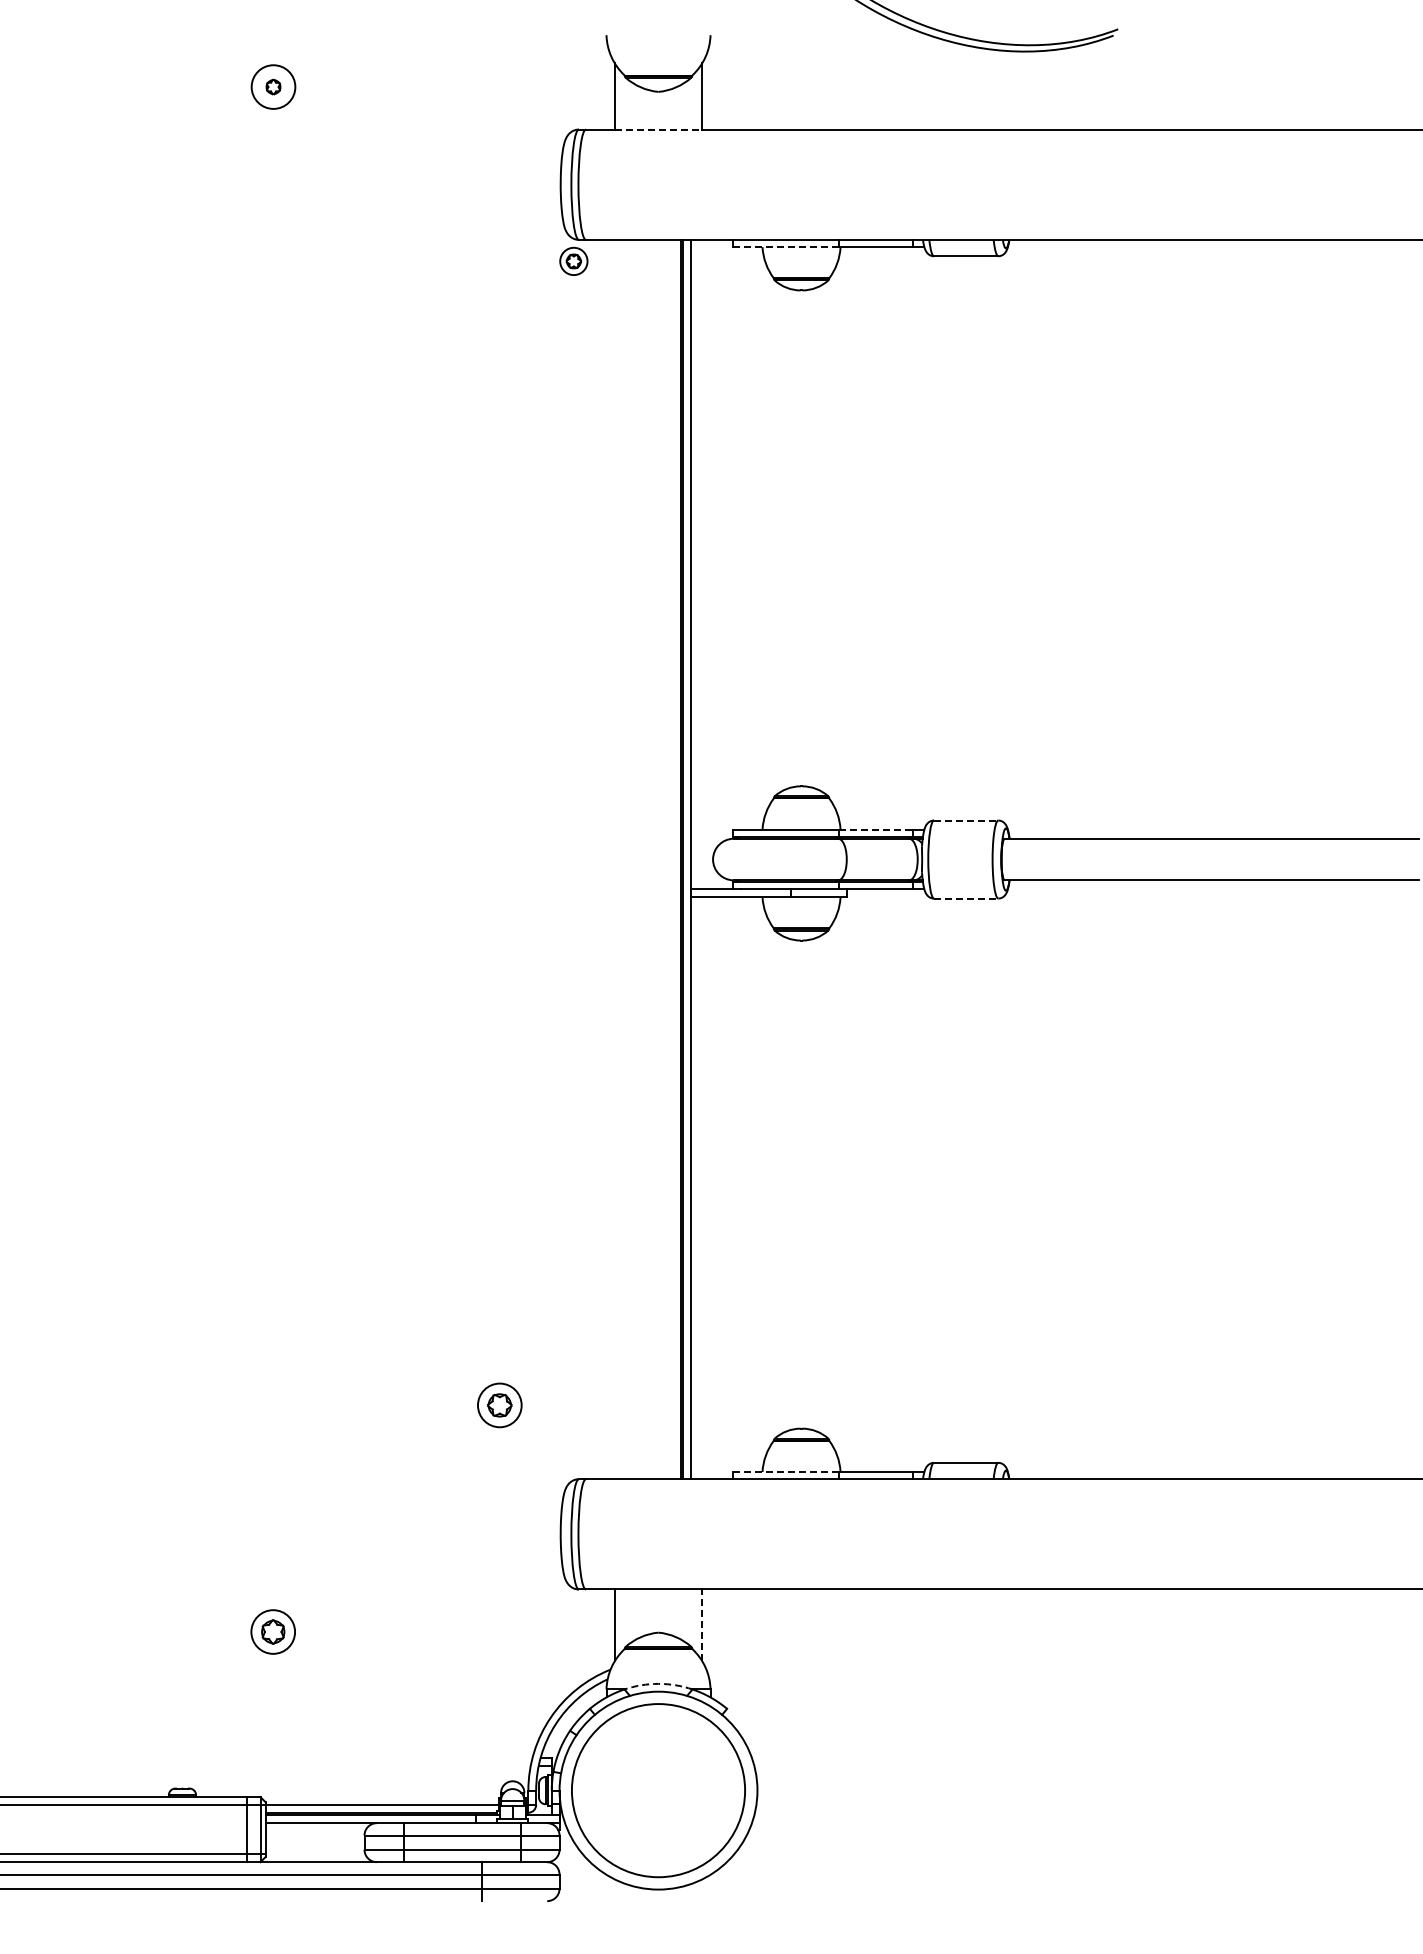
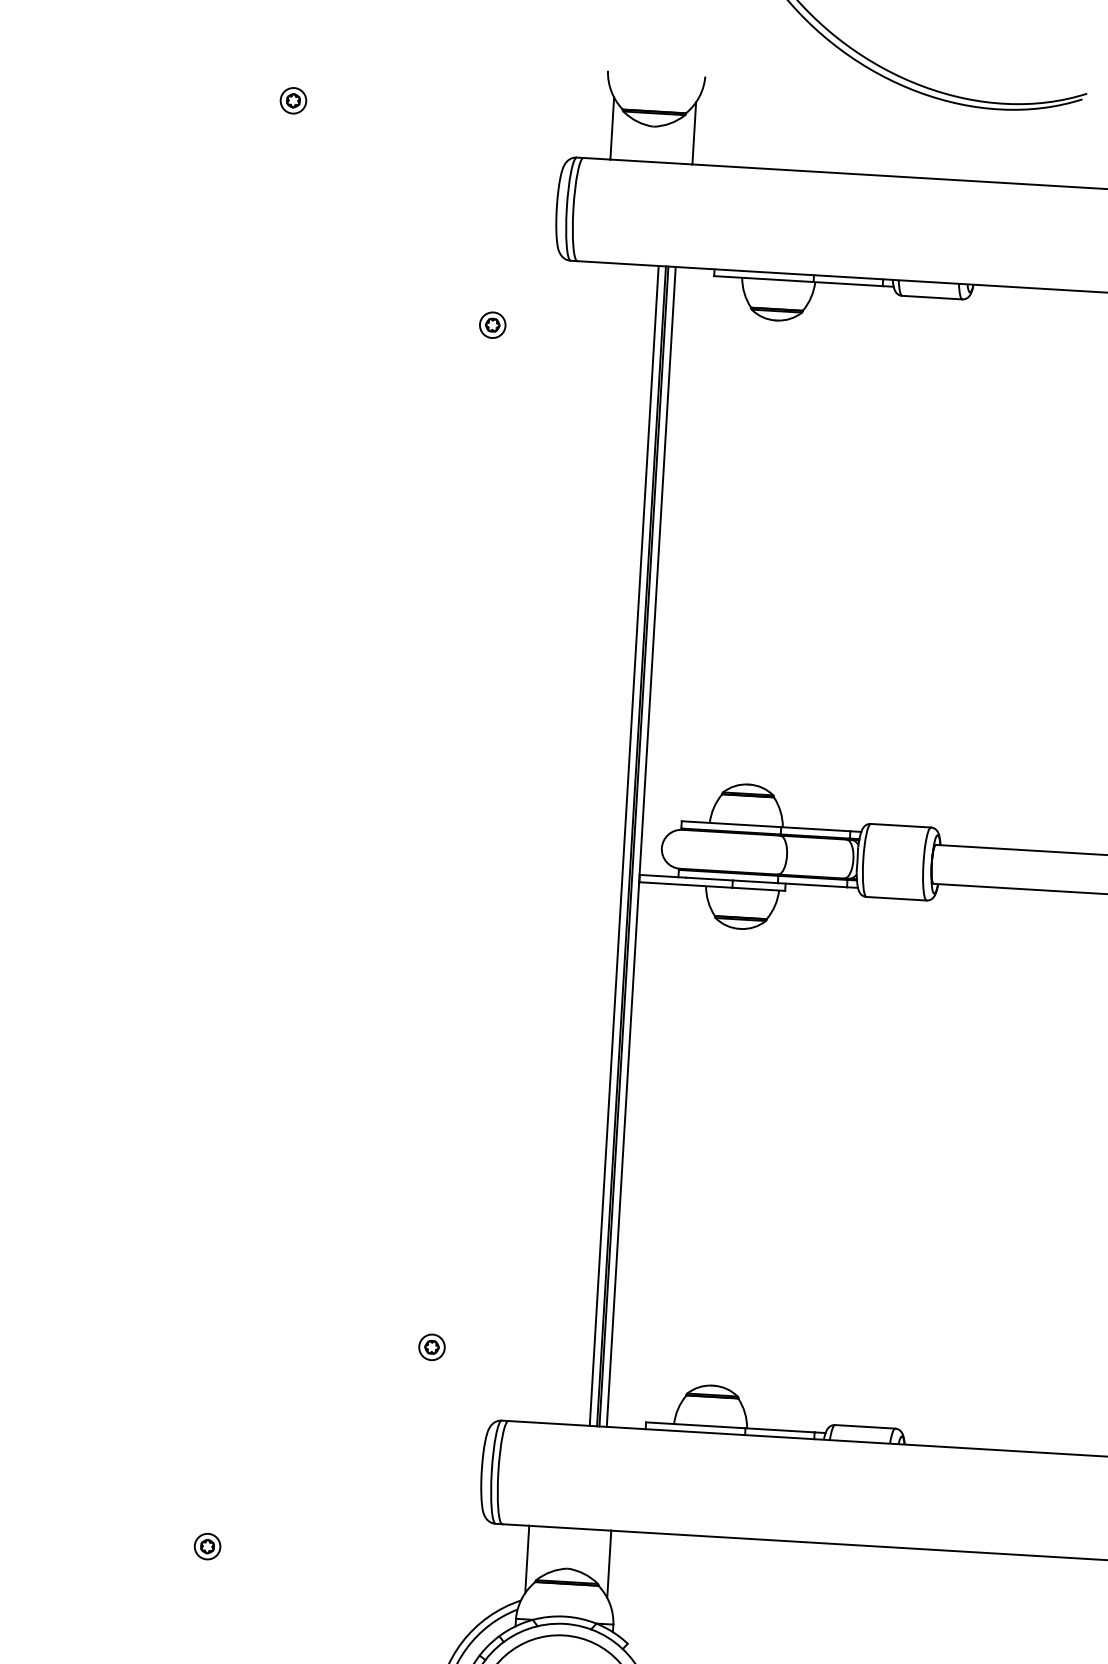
circle: (273, 86) -> (293, 100), size x0.62
line: (658, 129) -> (651, 161), dashed -> solid
line: (786, 247) -> (764, 279), dashed -> solid
part: (573, 260) -> (492, 324), moved
line: (966, 820) -> (901, 825), dashed -> solid
line: (875, 829) -> (815, 829), dashed -> solid
line: (672, 859) -> (623, 845), added
line: (966, 898) -> (896, 898), dashed -> solid
part: (499, 1405) -> (431, 1347), size x0.62
line: (785, 1471) -> (695, 1424), dashed -> solid
line: (702, 1625) -> (609, 1564), dashed -> solid
part: (273, 1631) -> (207, 1546), size x0.62
arc: (658, 1683) -> (565, 1616), dashed -> solid

